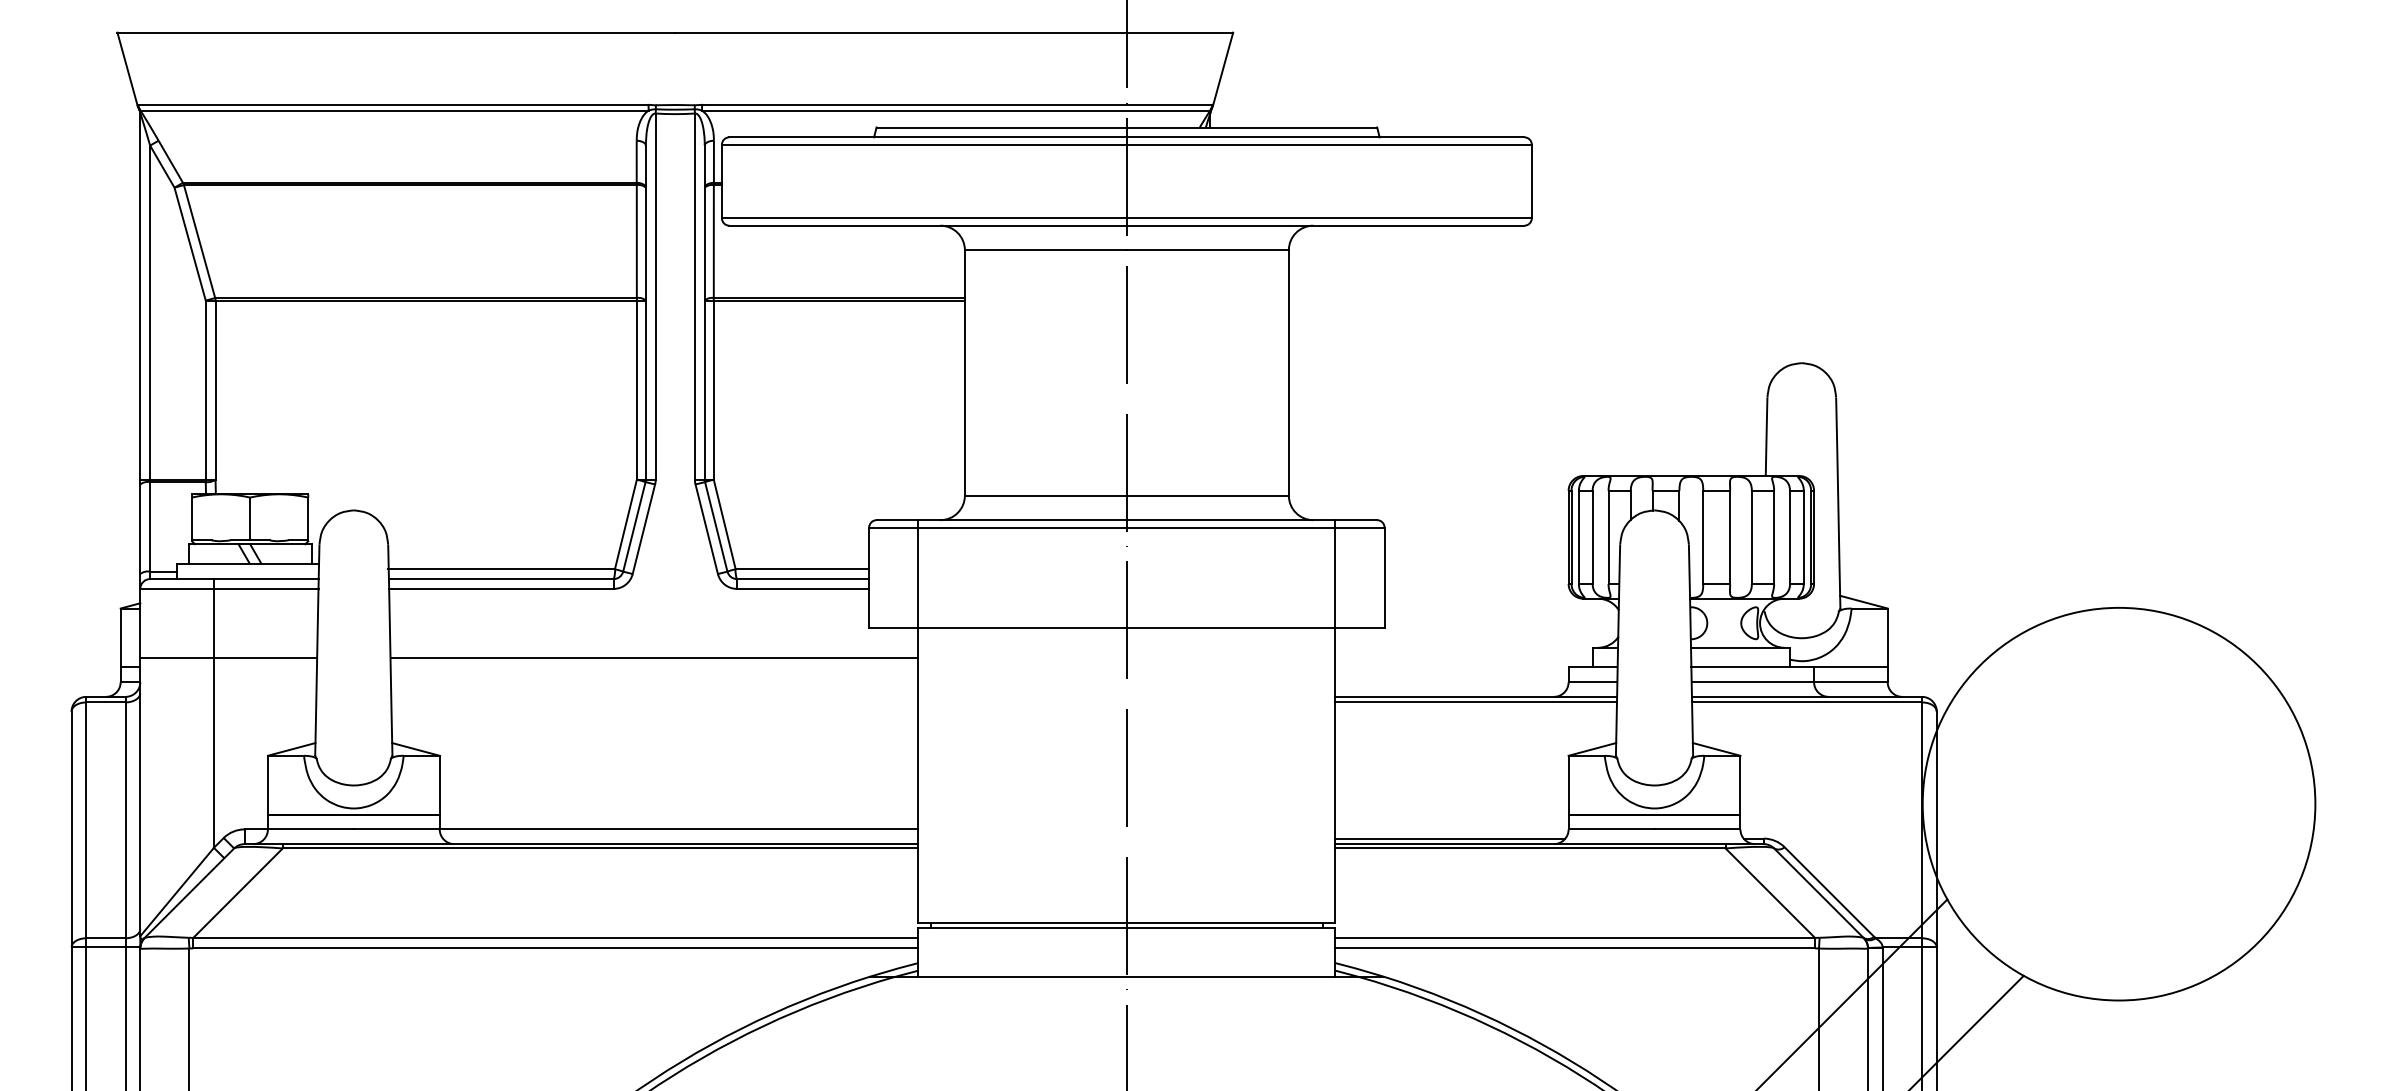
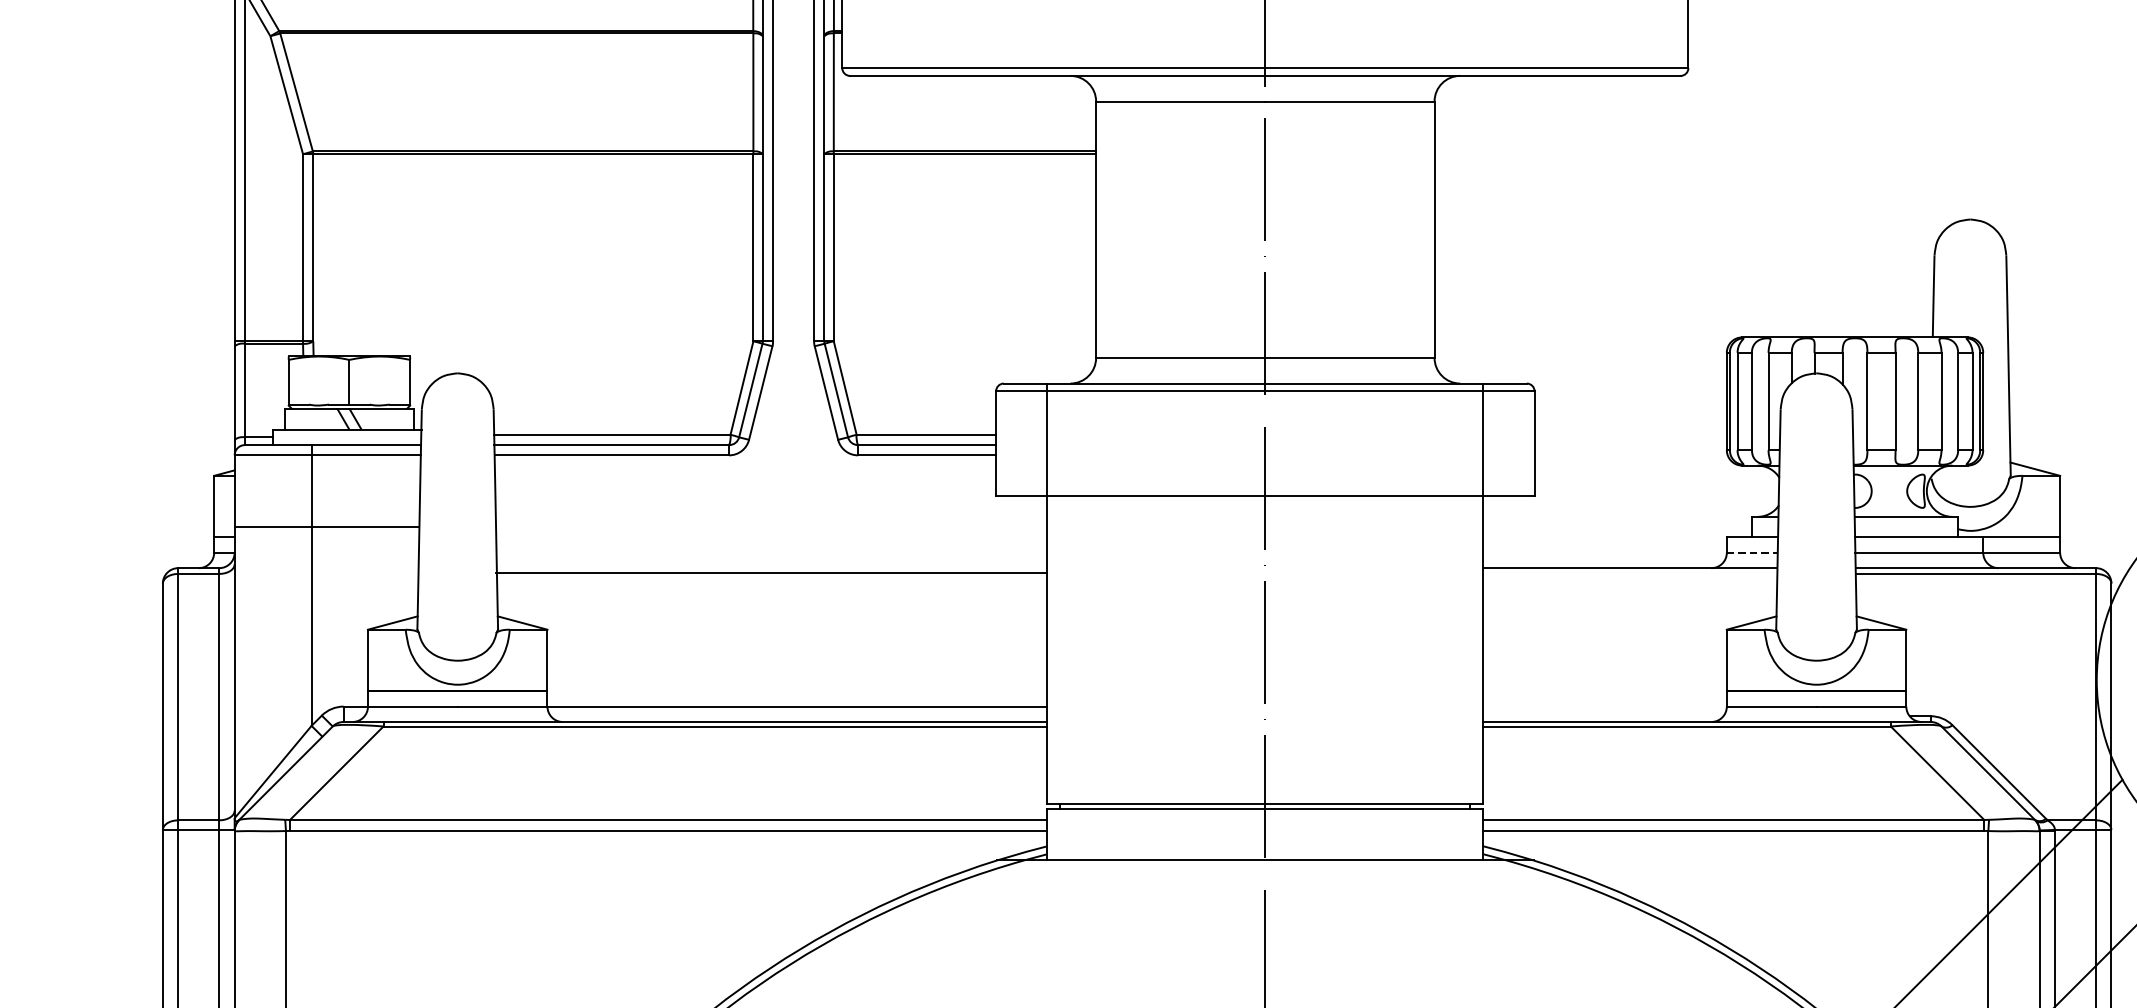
line: (654, 657) -> (771, 572), moved
line: (1593, 682) -> (1752, 553), solid -> dashed
line: (1475, 702) -> (1629, 574), removed
line: (1450, 838) -> (1603, 716), removed

